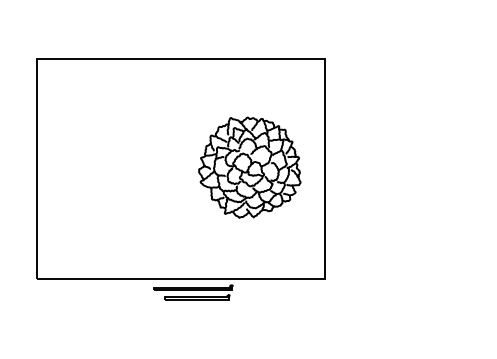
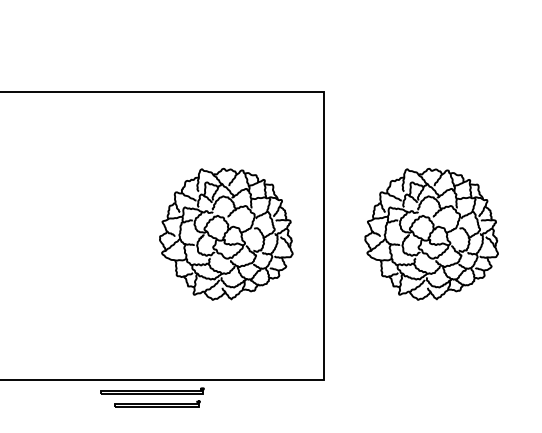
part: (406, 167) -> (431, 234), added

